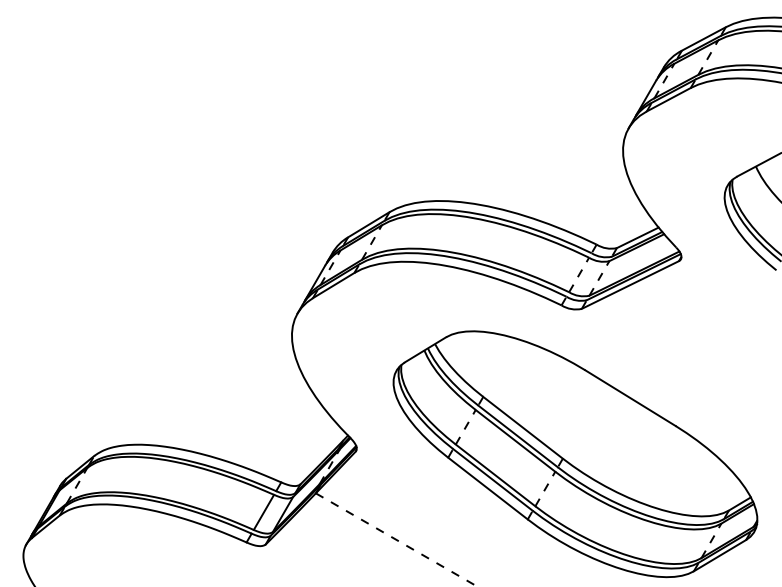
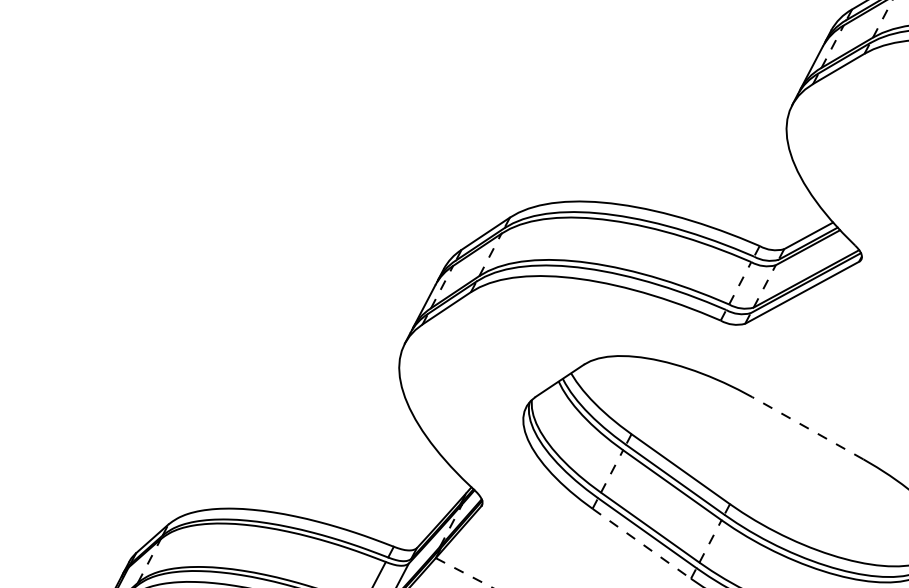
line: (630, 397) -> (807, 427), solid -> dashed
line: (488, 488) -> (642, 543), solid -> dashed

